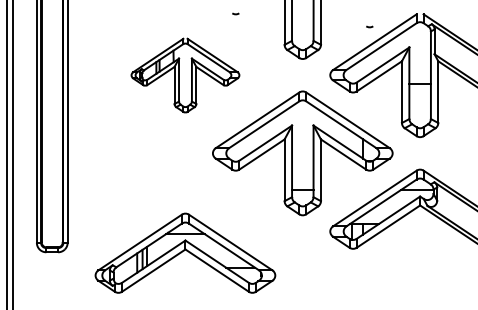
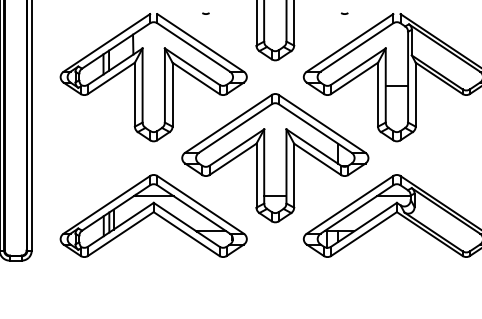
curve: (369, 26) -> (344, 13), moved
part: (185, 75) -> (153, 77), size x1.67
part: (185, 252) -> (153, 215), moved

